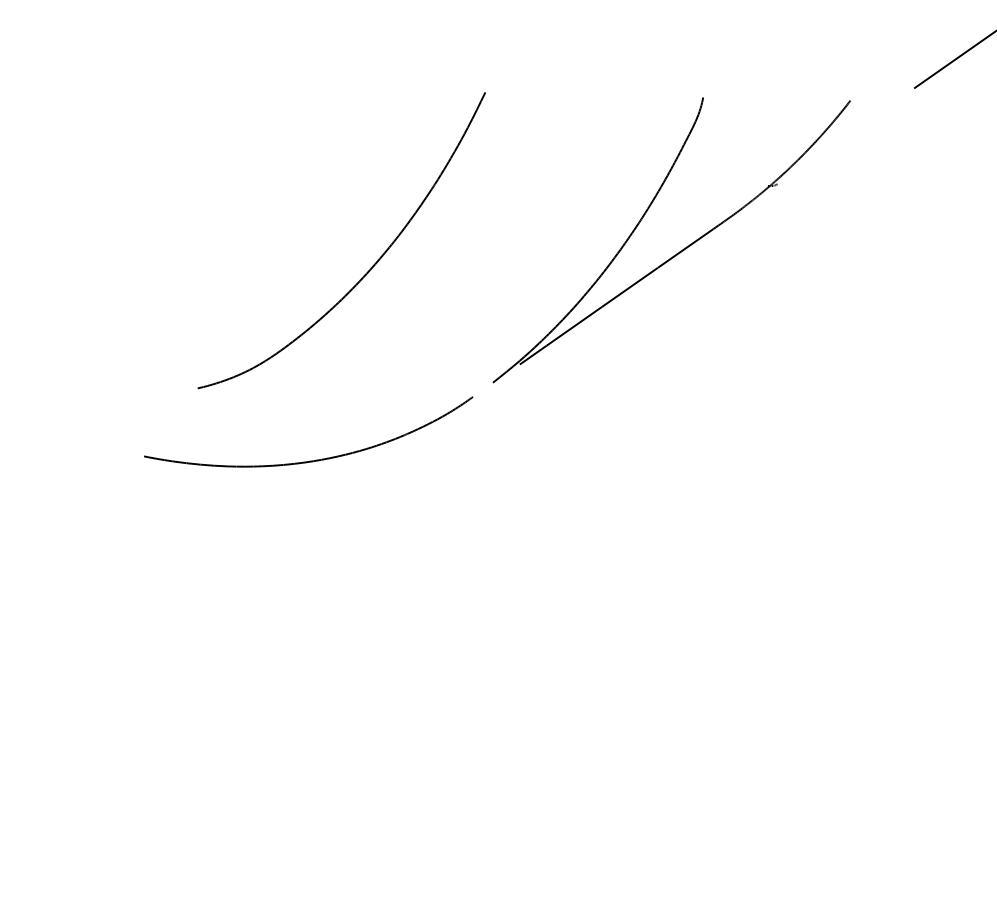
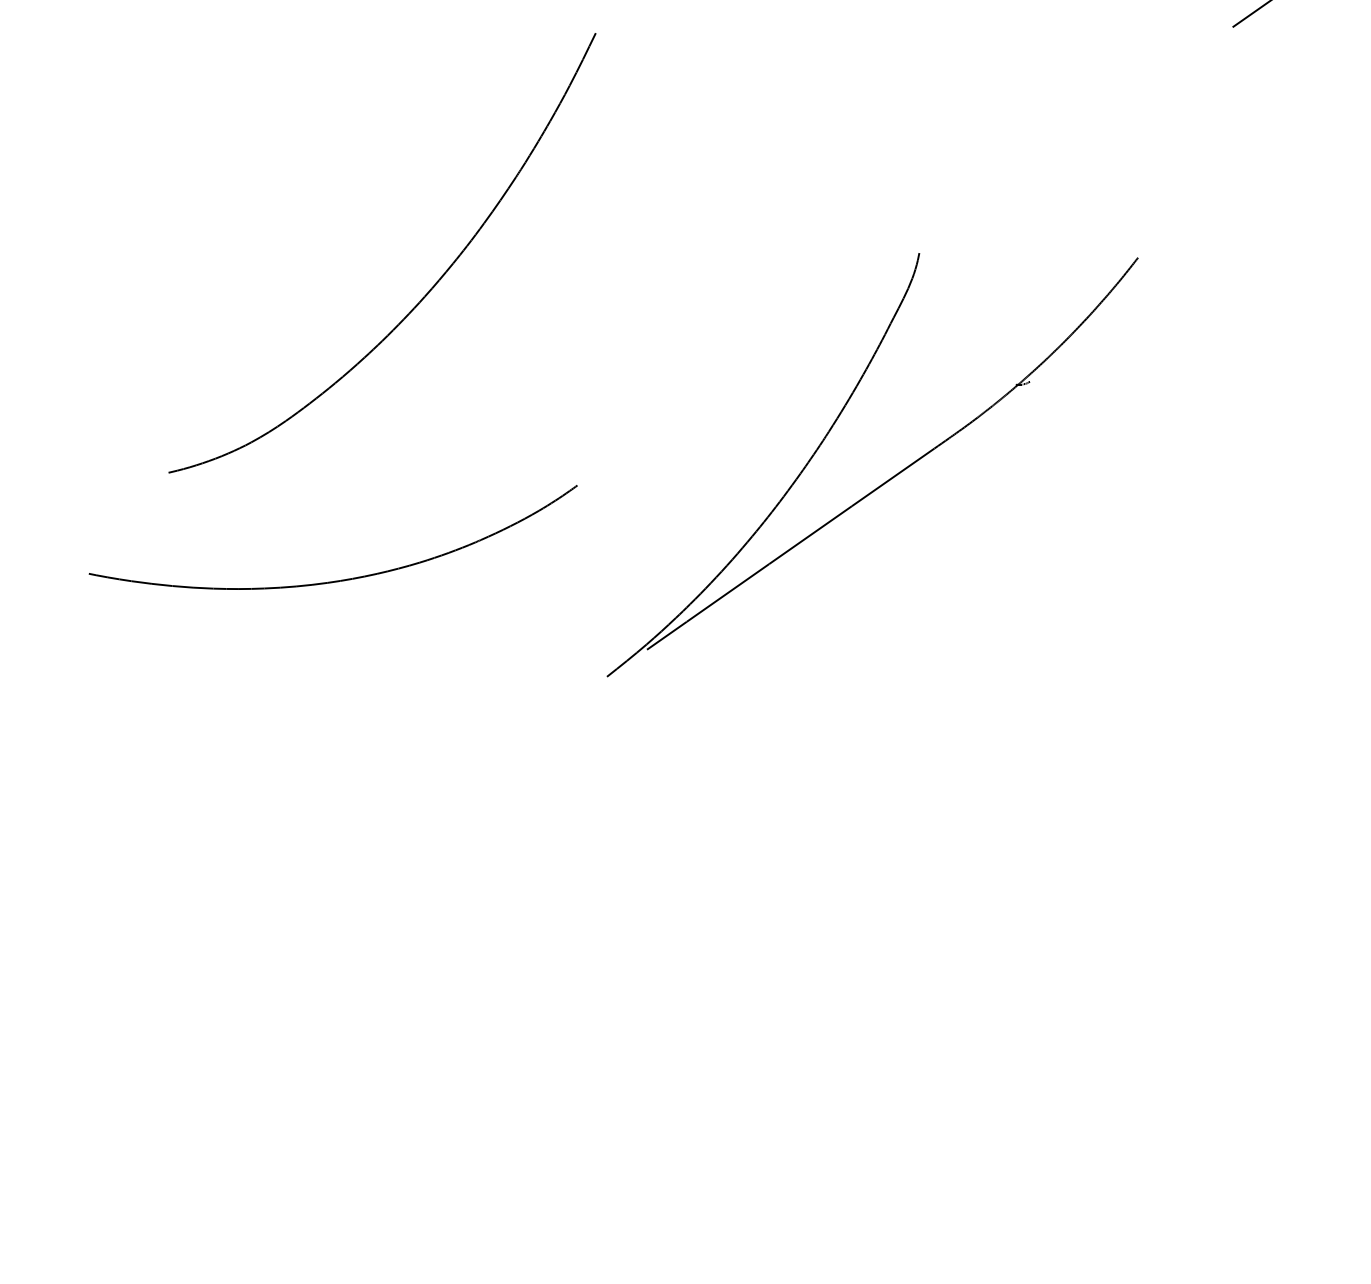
part: (680, 250) -> (885, 480), moved

